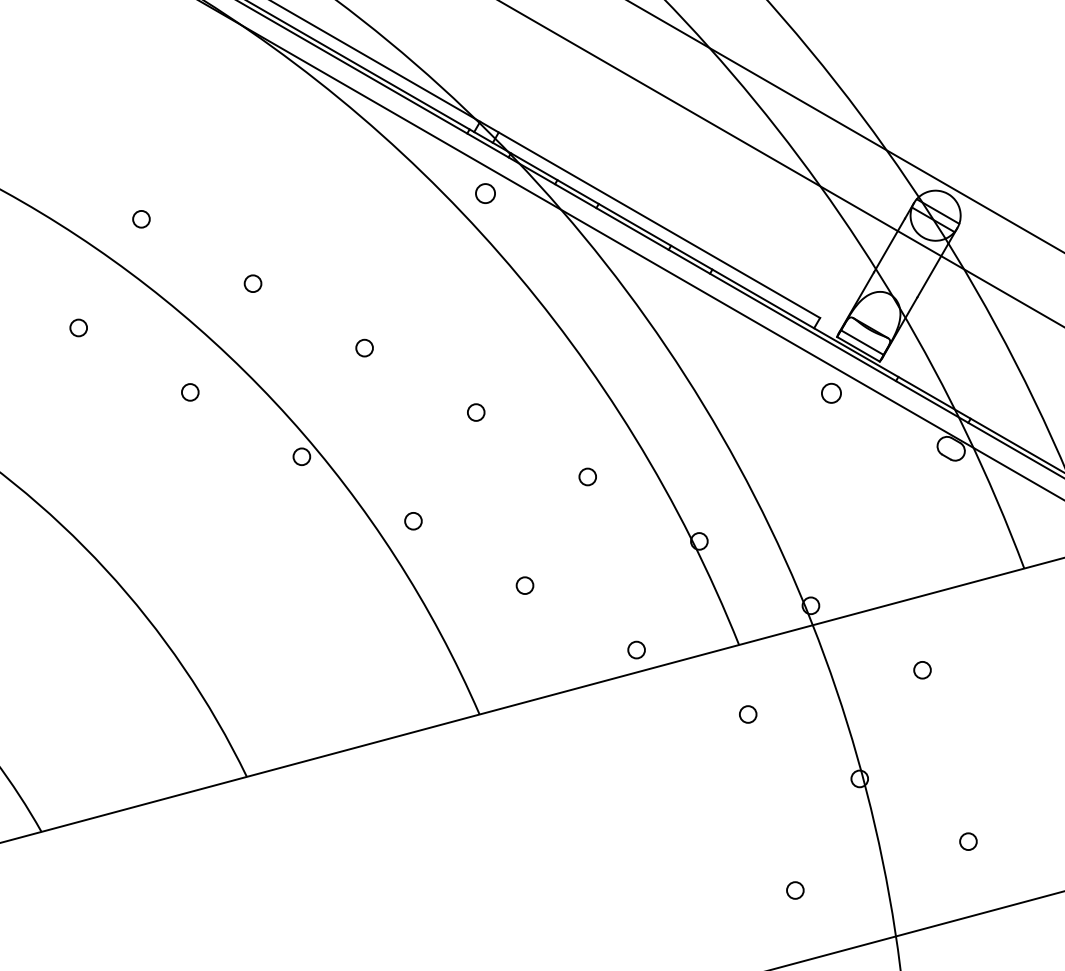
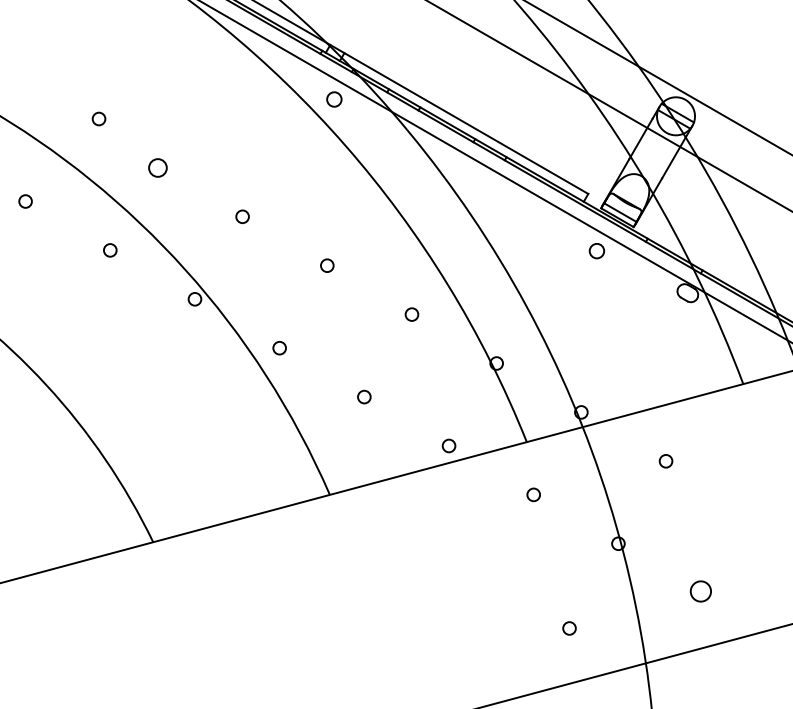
circle: (141, 219) -> (99, 119), moved
circle: (252, 283) -> (157, 167), size x1.4
circle: (968, 841) -> (700, 591), size x1.6

